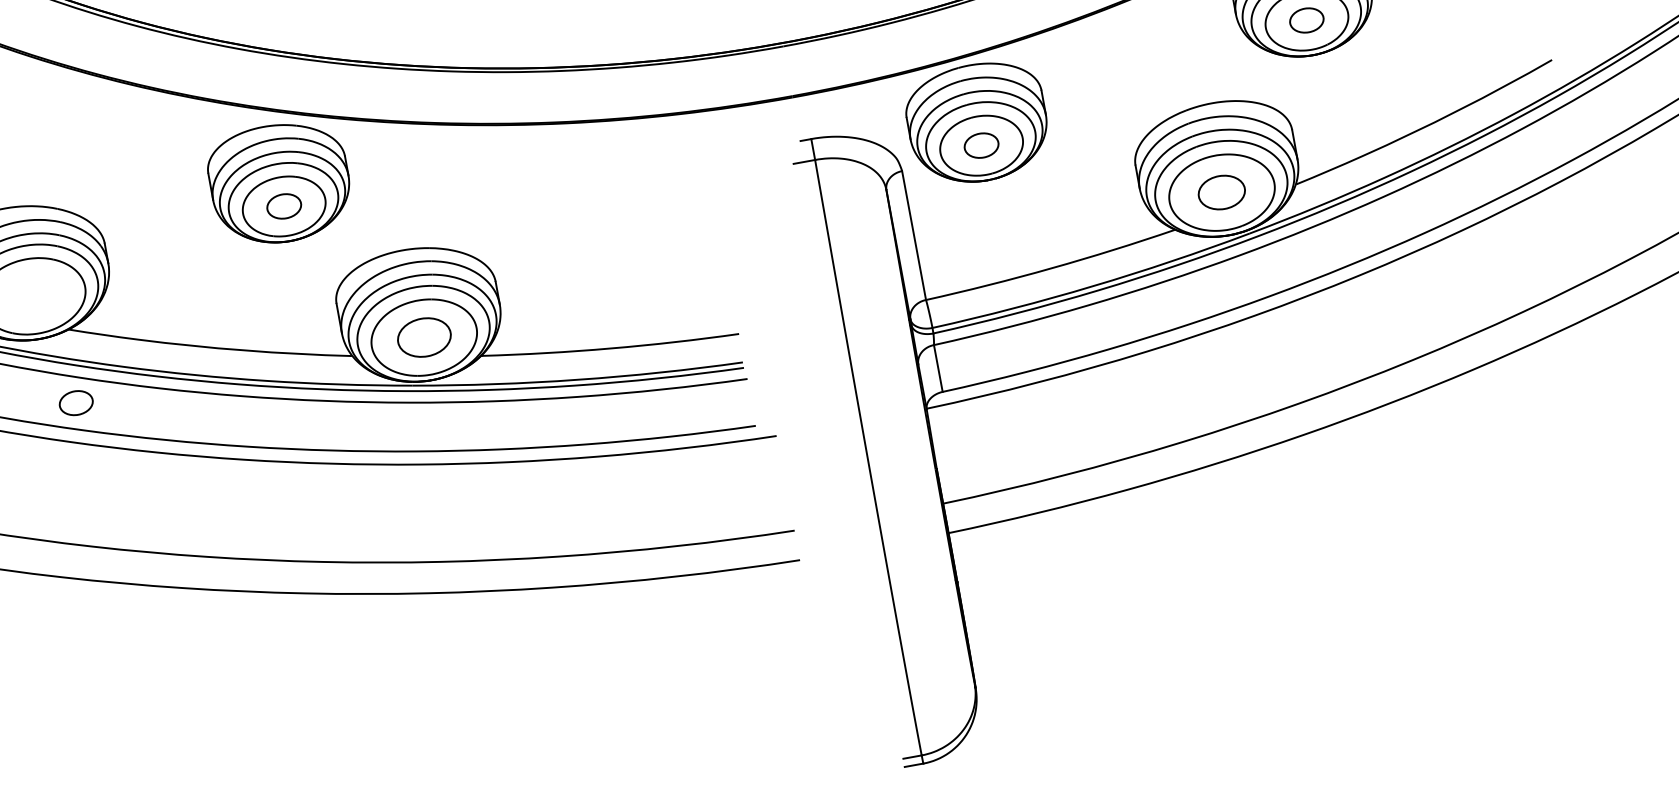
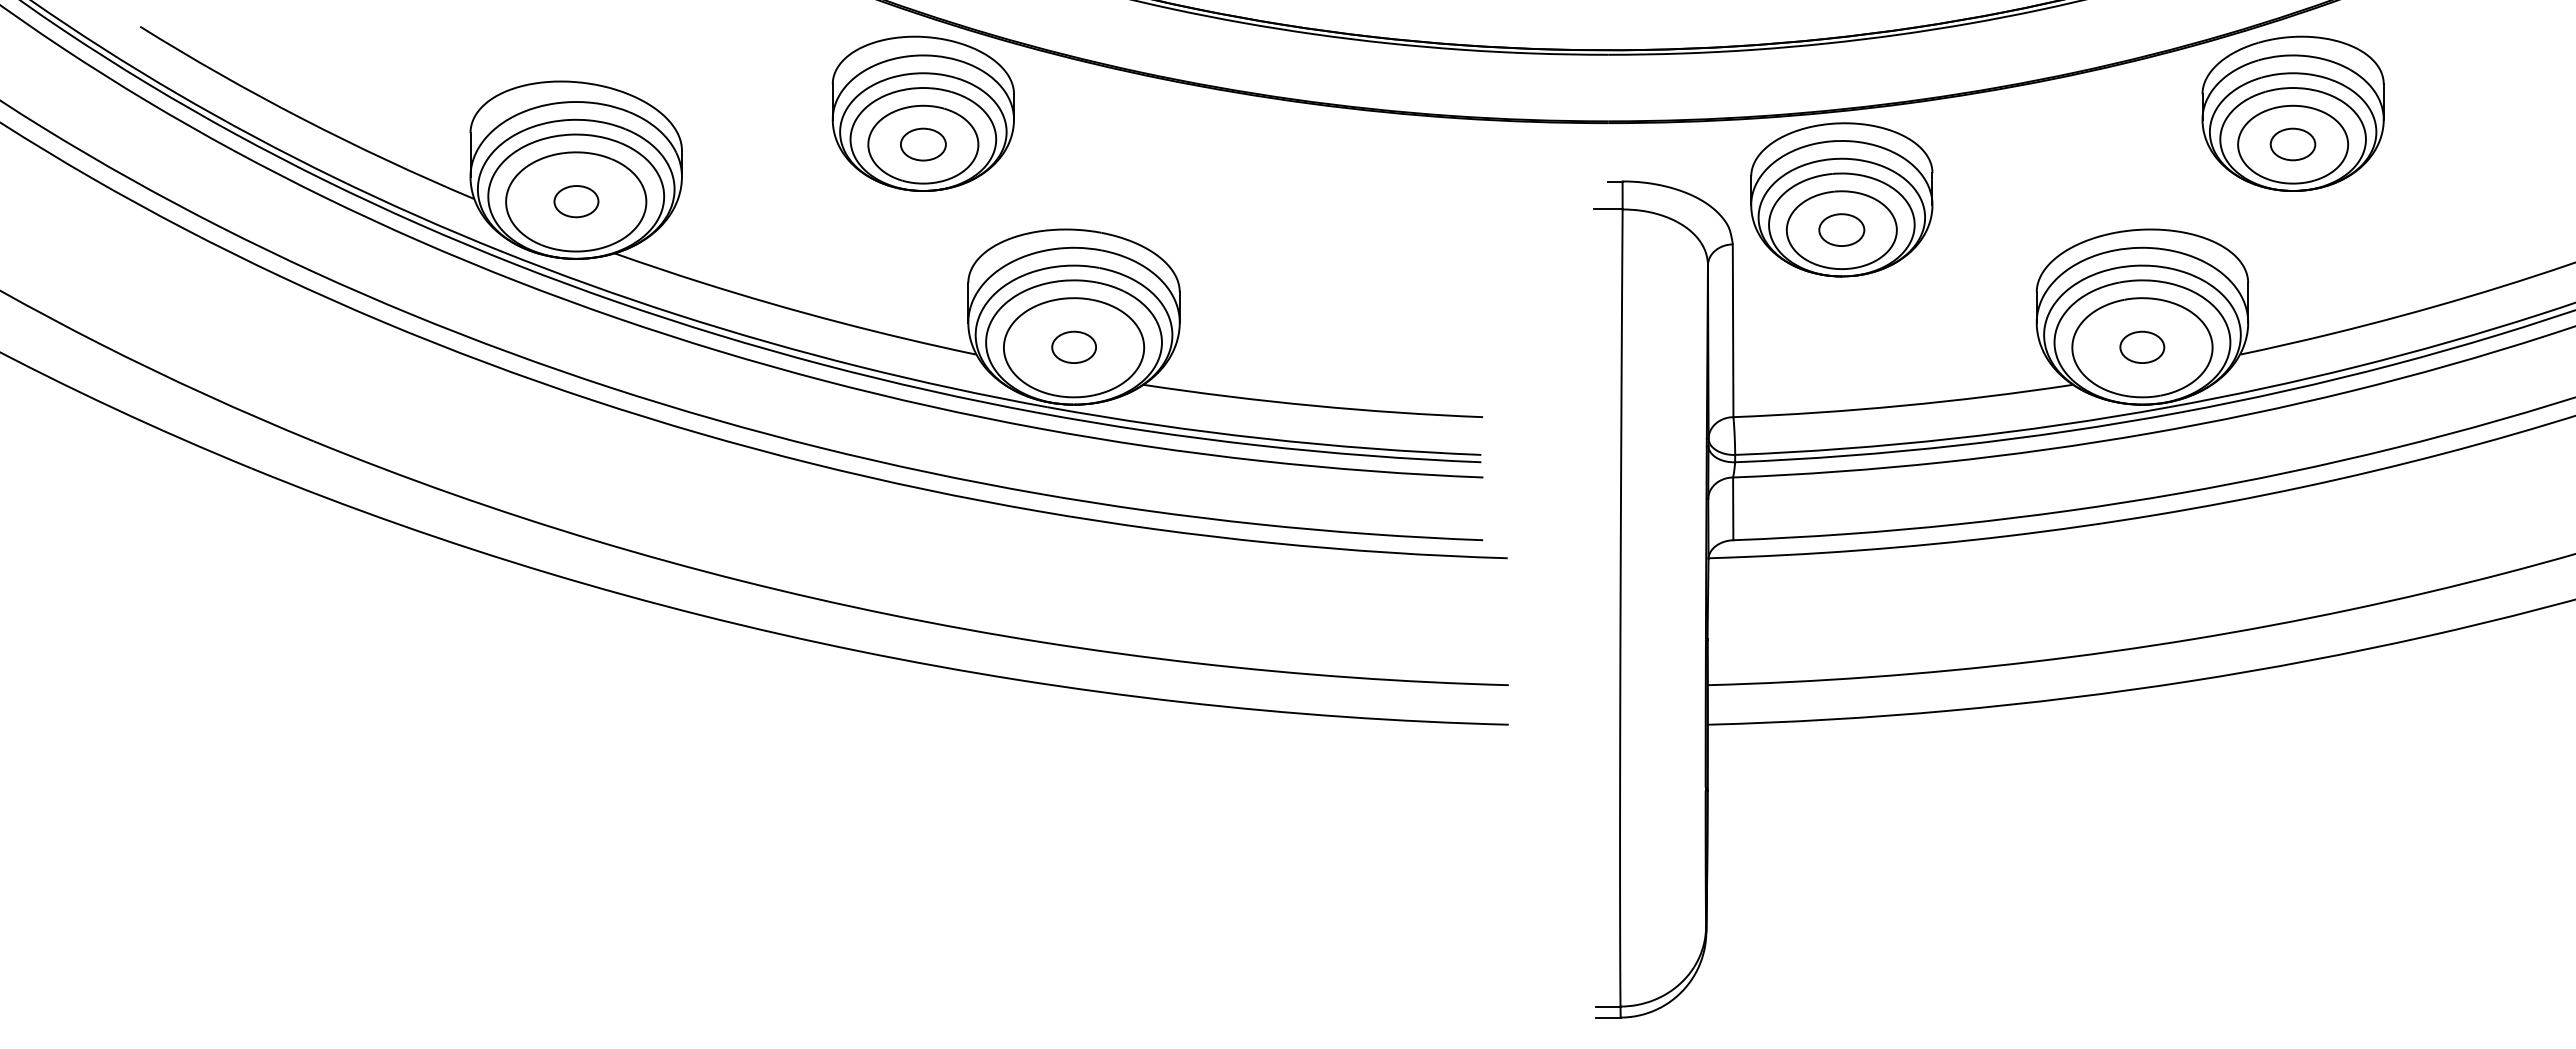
part: (1221, 191) -> (2142, 346), size x0.71
part: (423, 336) -> (1073, 346), size x0.62
part: (76, 403) -> (576, 201), moved

